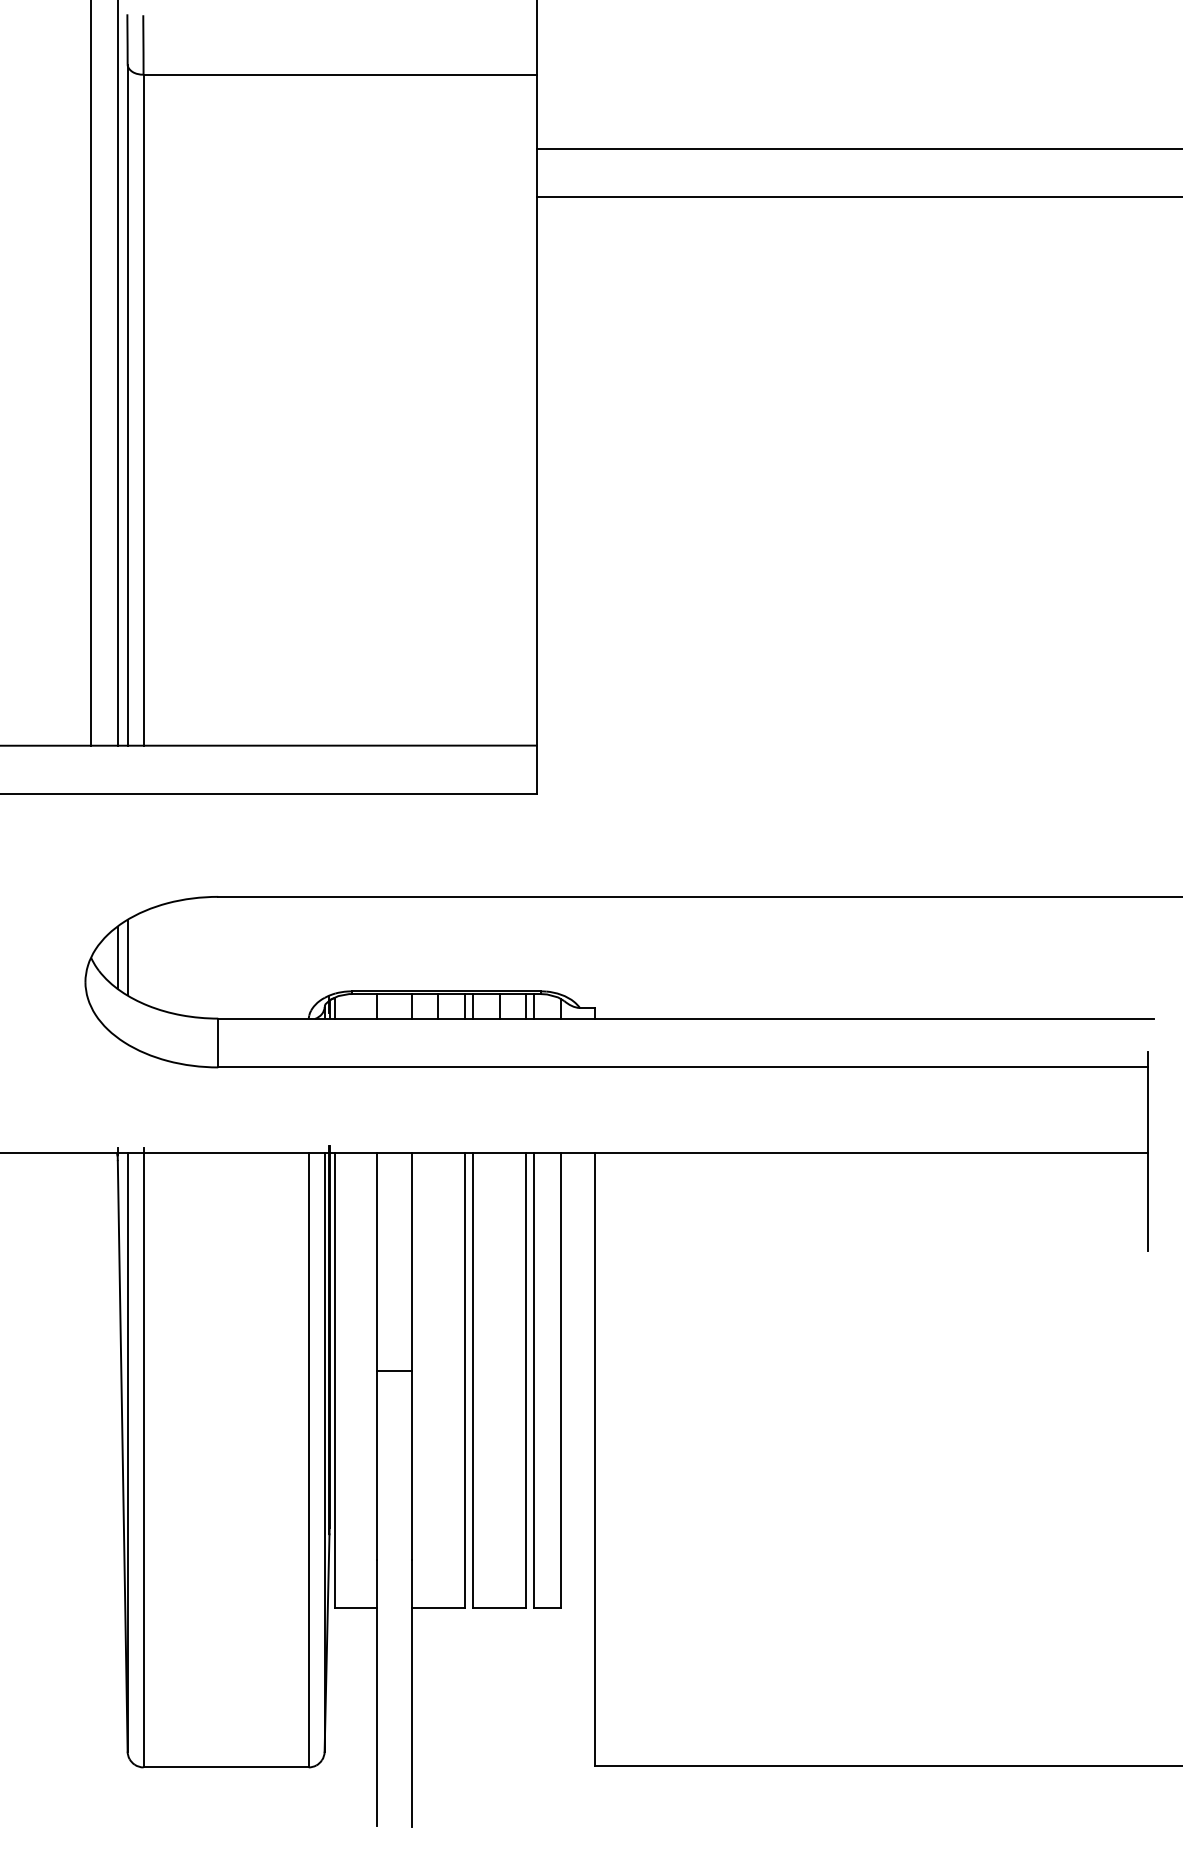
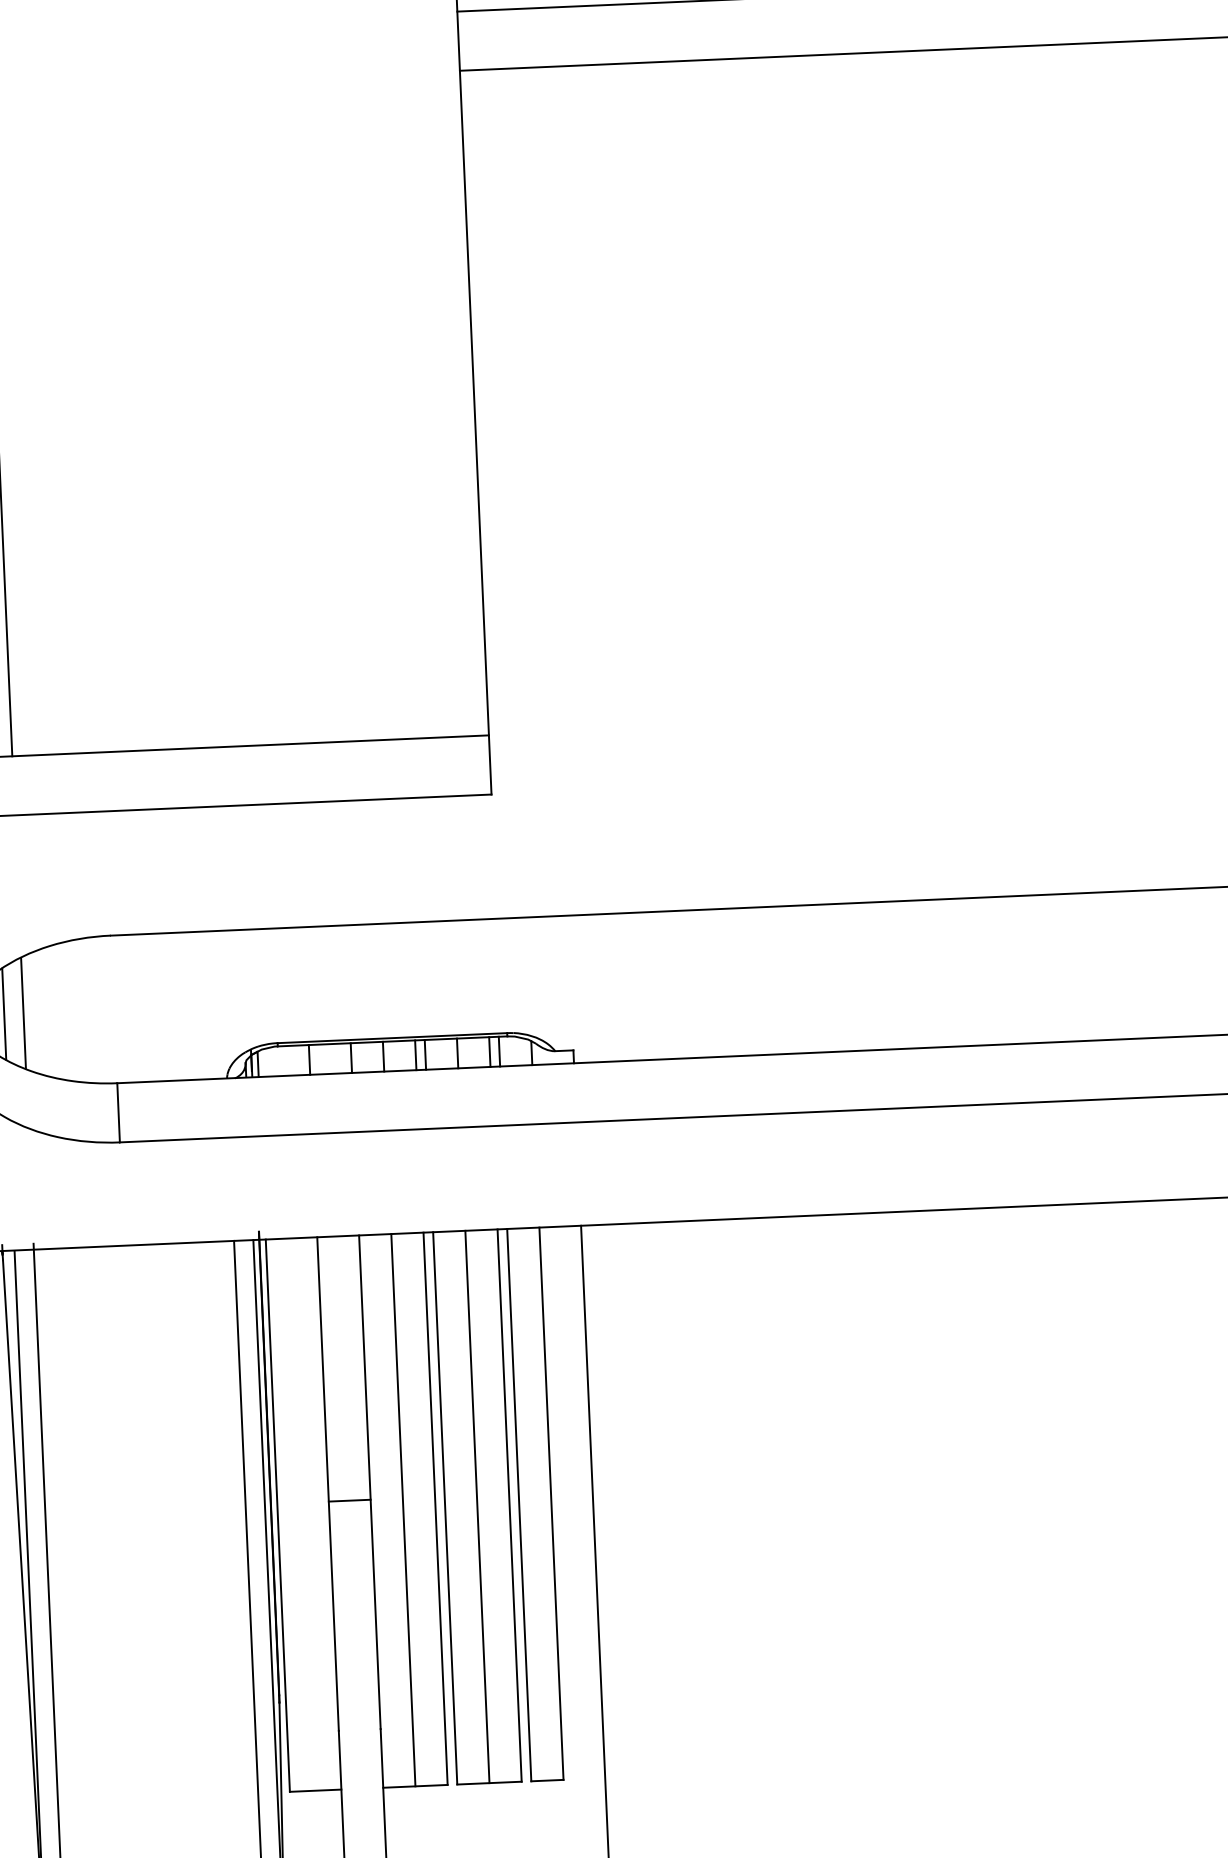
line: (143, 957) -> (23, 1013), added
line: (438, 1380) -> (403, 1510), added
line: (499, 1380) -> (477, 1507), added

